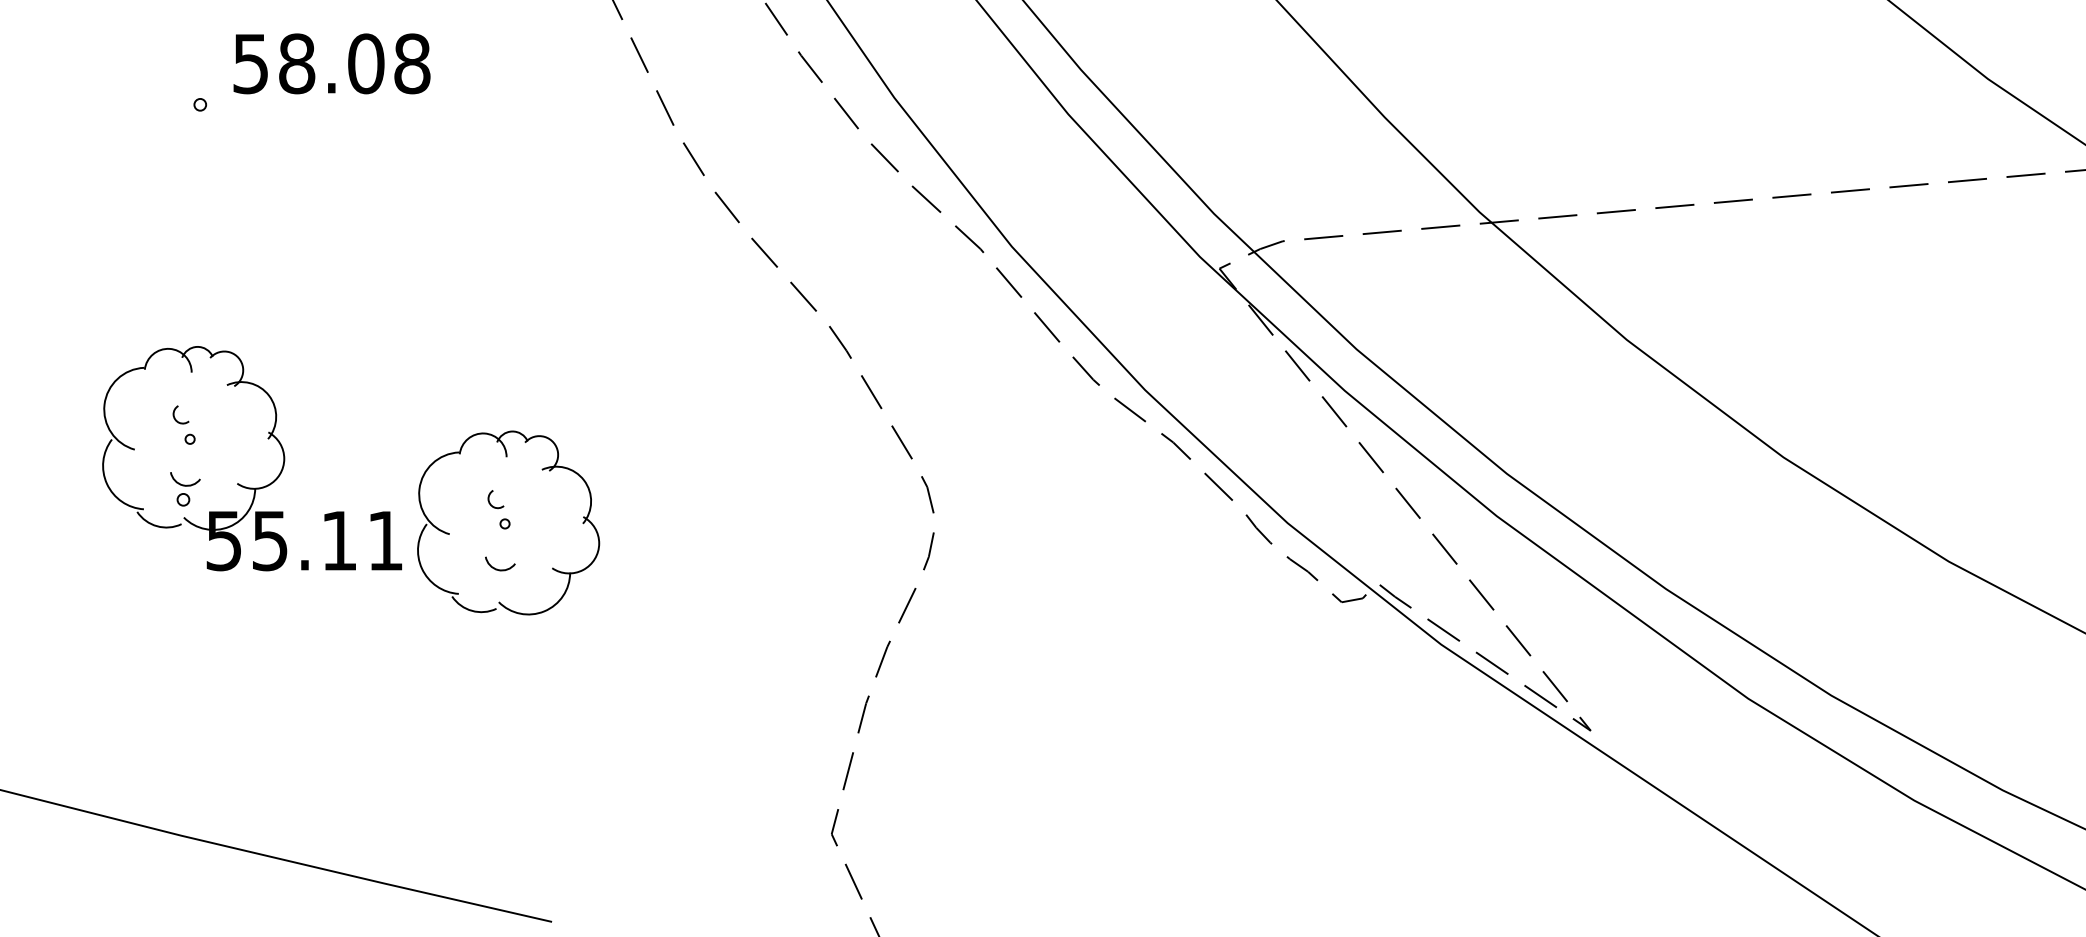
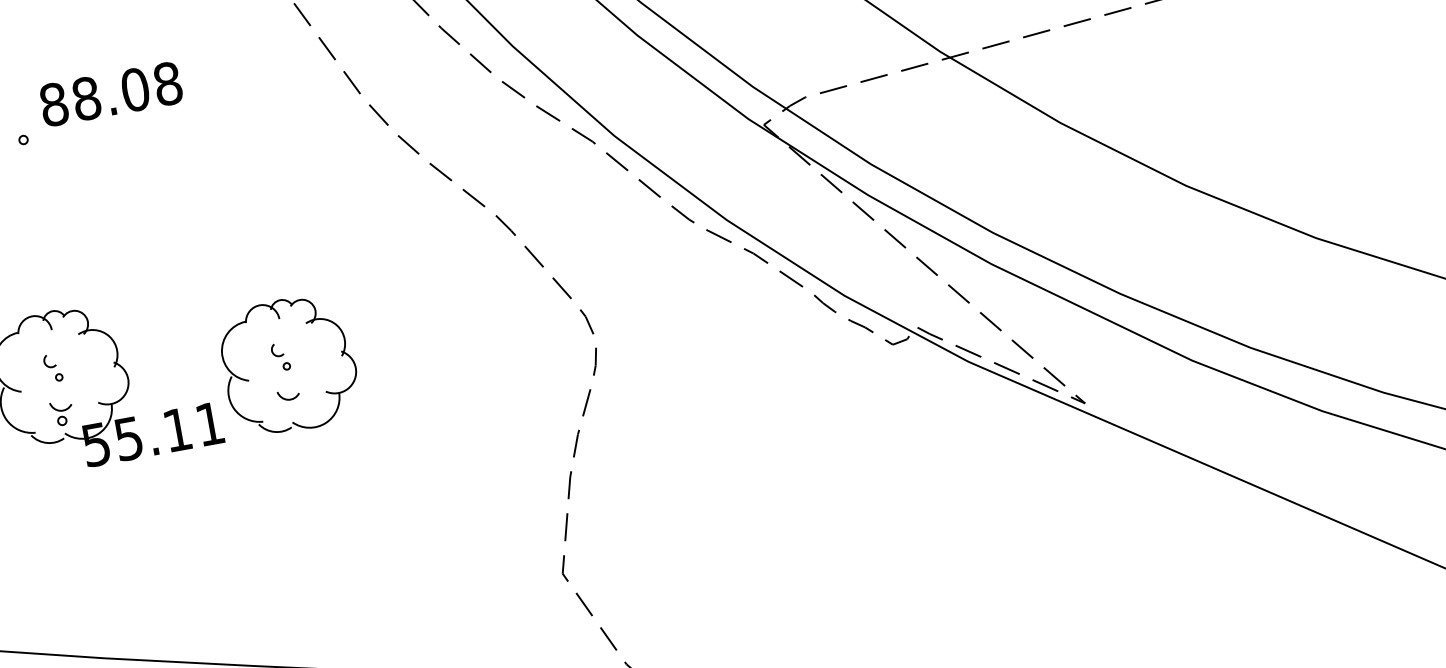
text: (251, 63) -> (54, 104), 58.08 -> 88.08
part: (508, 522) -> (289, 364), moved

